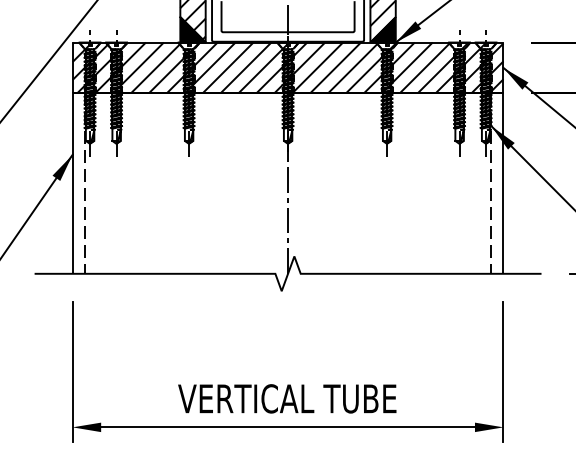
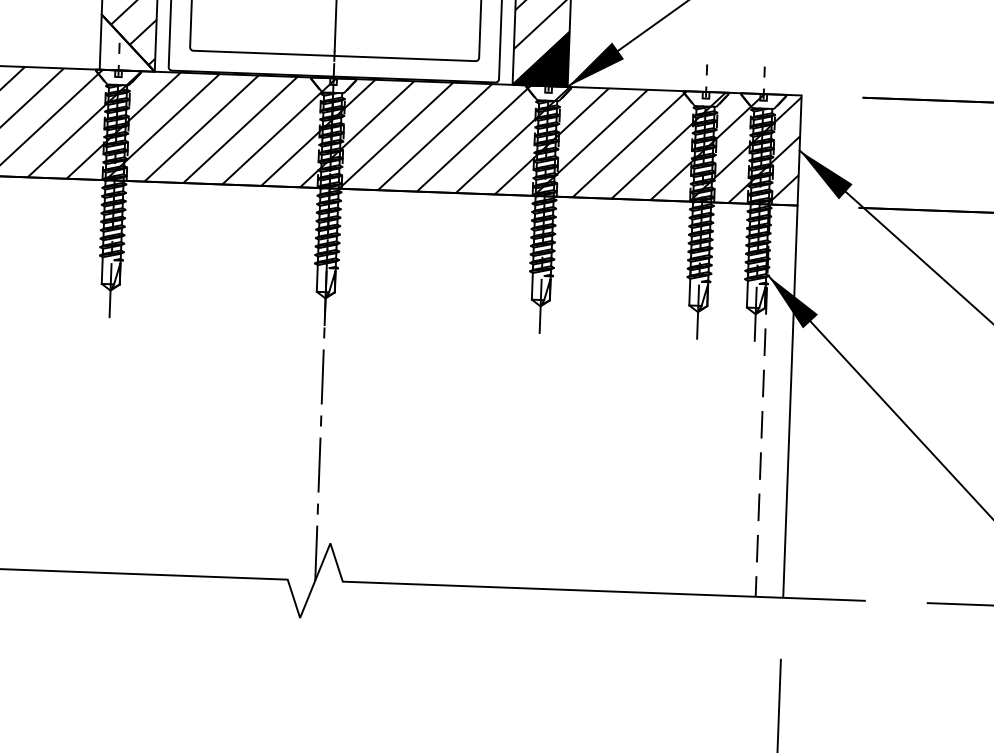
fill: (192, 29) -> (127, 42), removed

